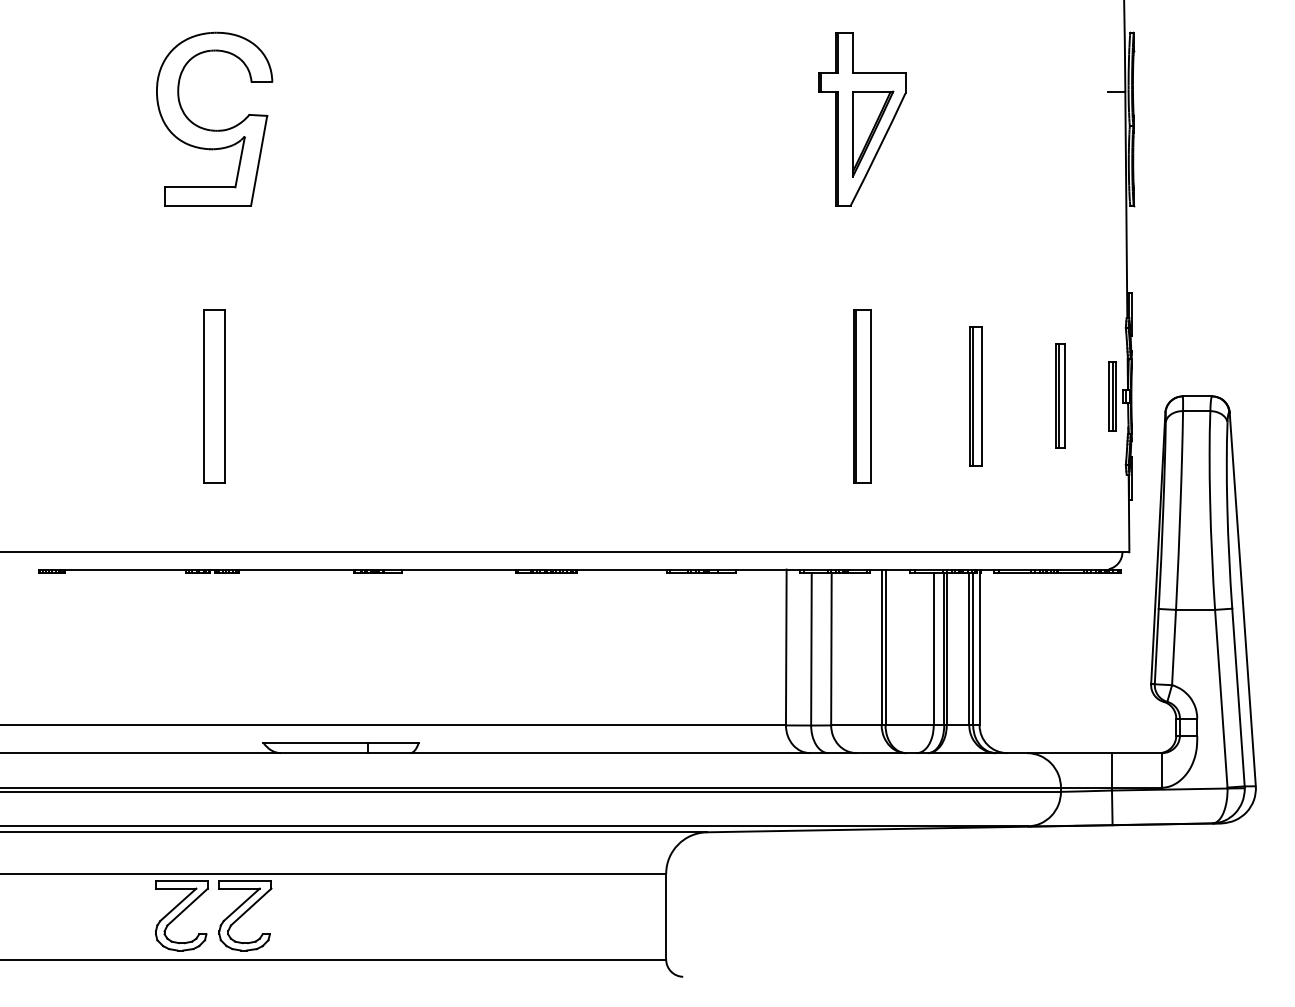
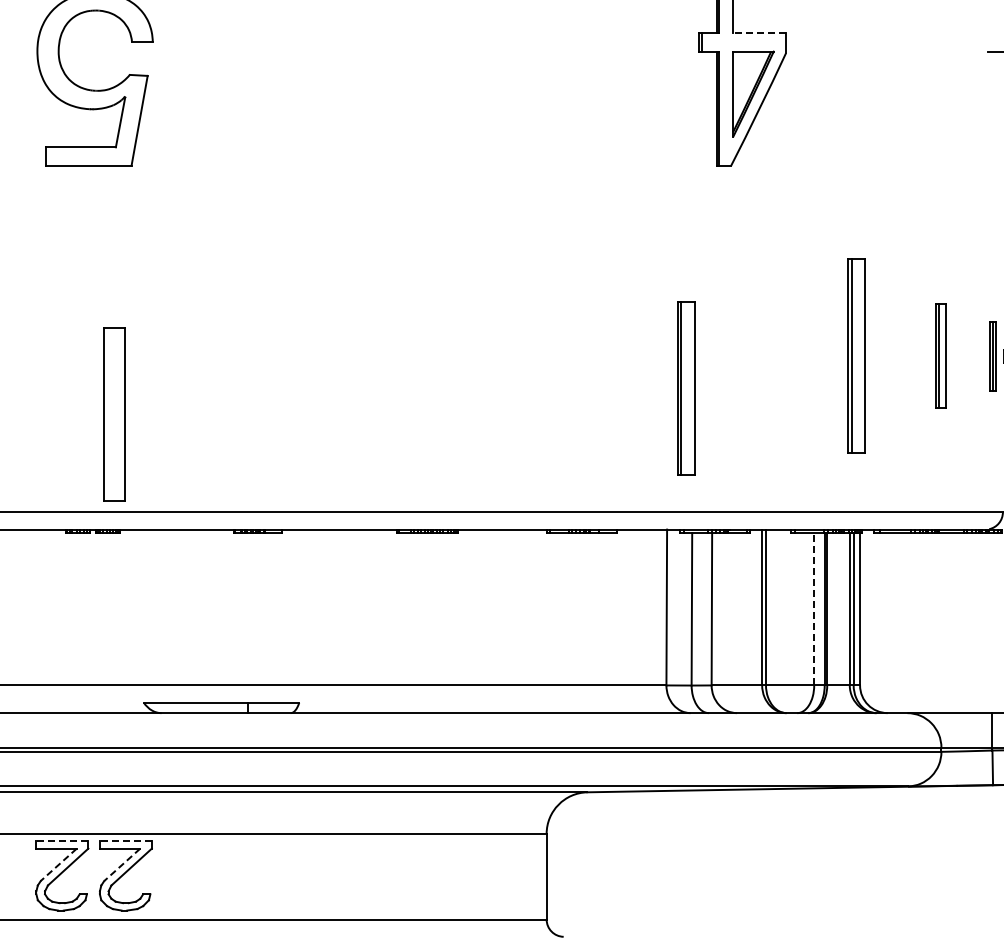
line: (878, 73) -> (758, 33), solid -> dashed
part: (214, 396) -> (113, 414), moved
part: (862, 396) -> (686, 388), moved
part: (975, 396) -> (855, 356), size x1.4
line: (933, 648) -> (813, 608), solid -> dashed
line: (181, 881) -> (61, 841), solid -> dashed
line: (245, 881) -> (125, 841), solid -> dashed
line: (177, 905) -> (57, 865), solid -> dashed
line: (241, 905) -> (121, 865), solid -> dashed

